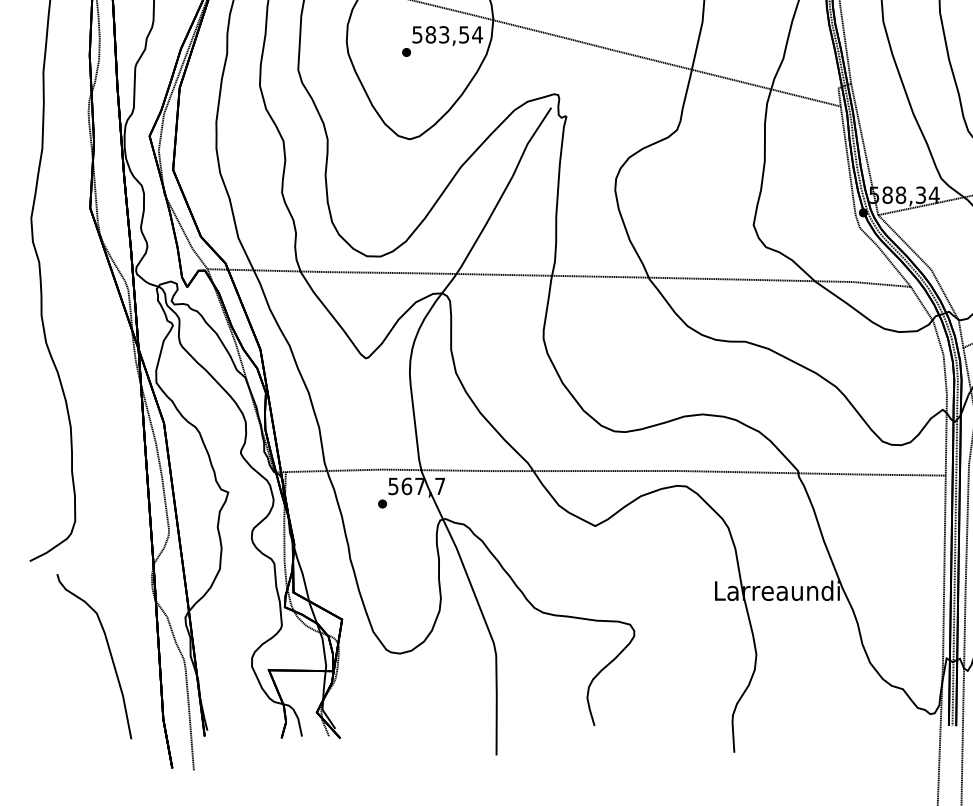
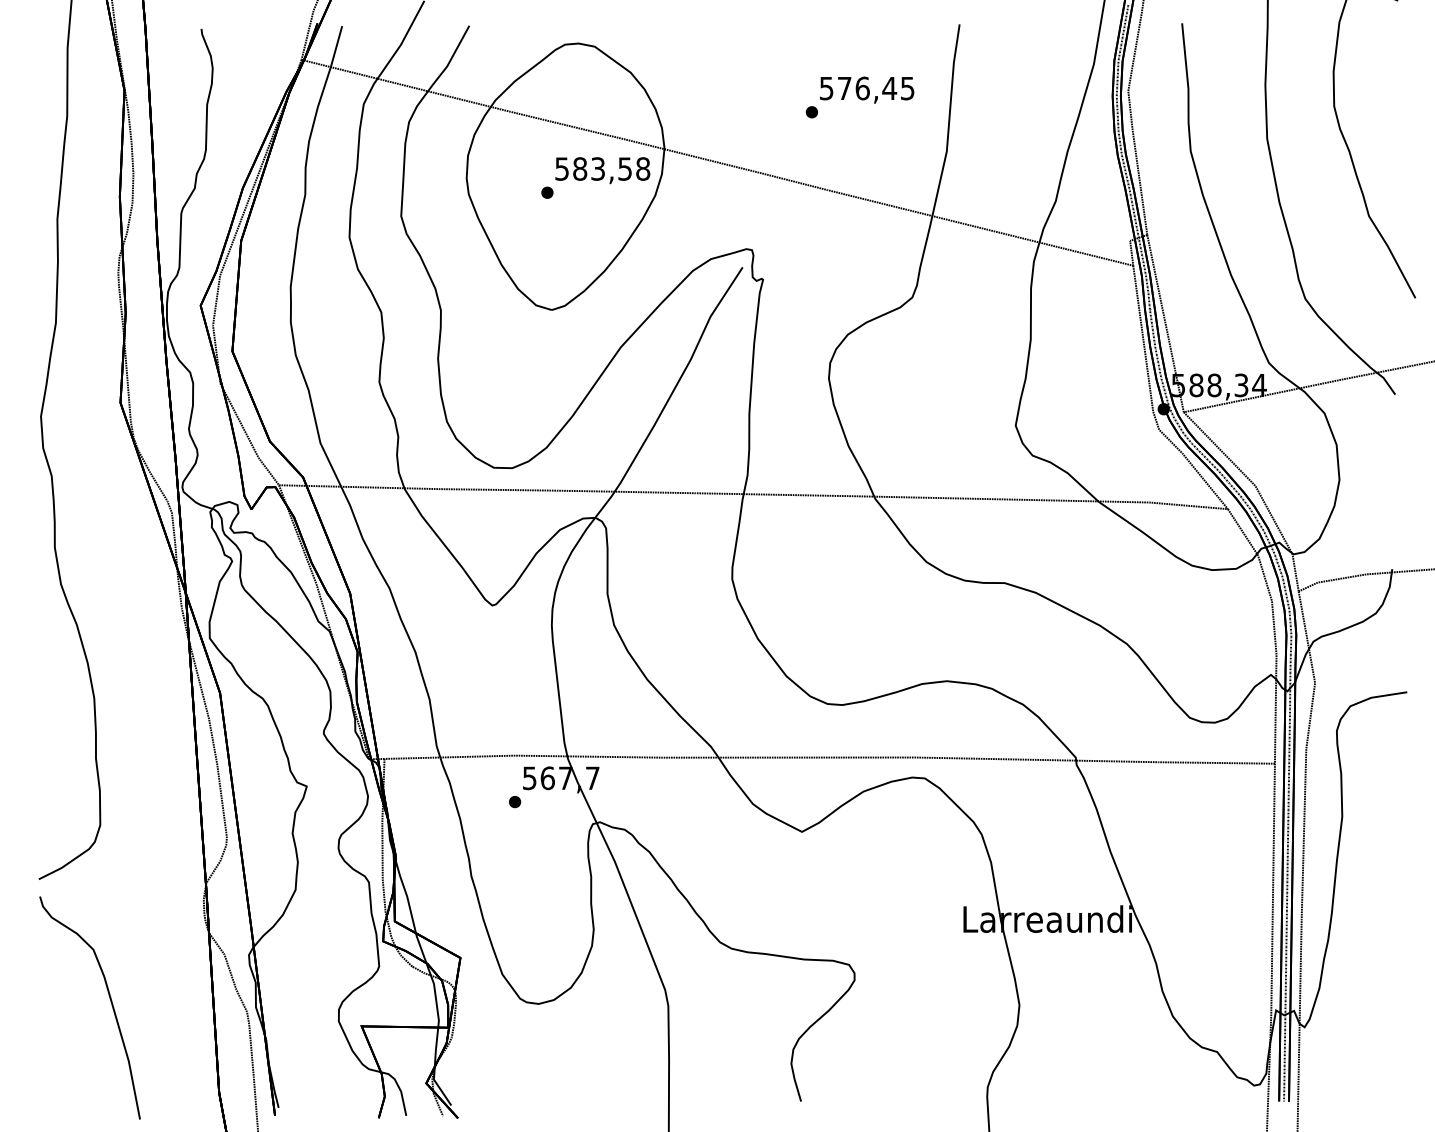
text: (477, 34) -> (642, 168), 583,54 -> 583,58
curve: (109, 652) -> (110, 1002), moved

